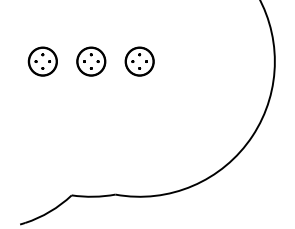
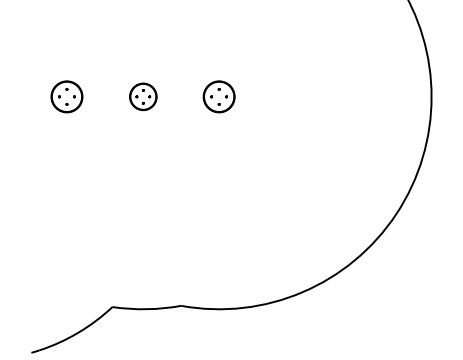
part: (42, 61) -> (66, 96), size x0.7
part: (91, 61) -> (143, 96), size x0.6
part: (139, 61) -> (218, 96), size x0.7

